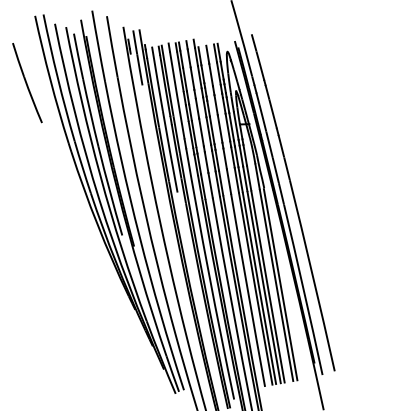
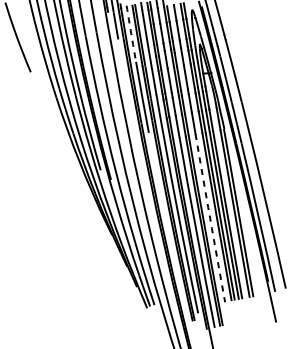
arc: (157, 78) -> (131, 33), solid -> dashed
arc: (247, 290) -> (209, 218), solid -> dashed

